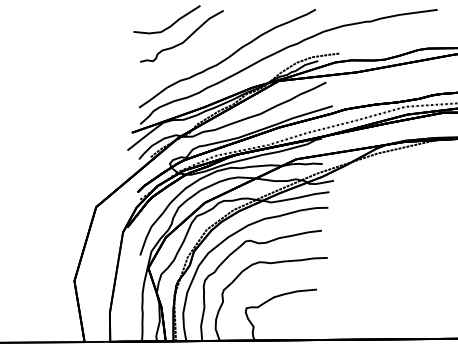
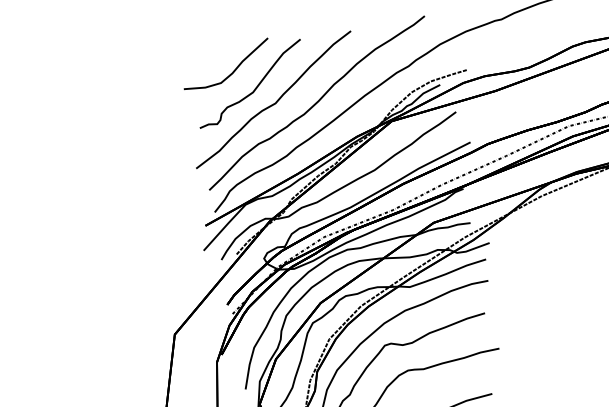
curve: (198, 51) -> (276, 100), added

